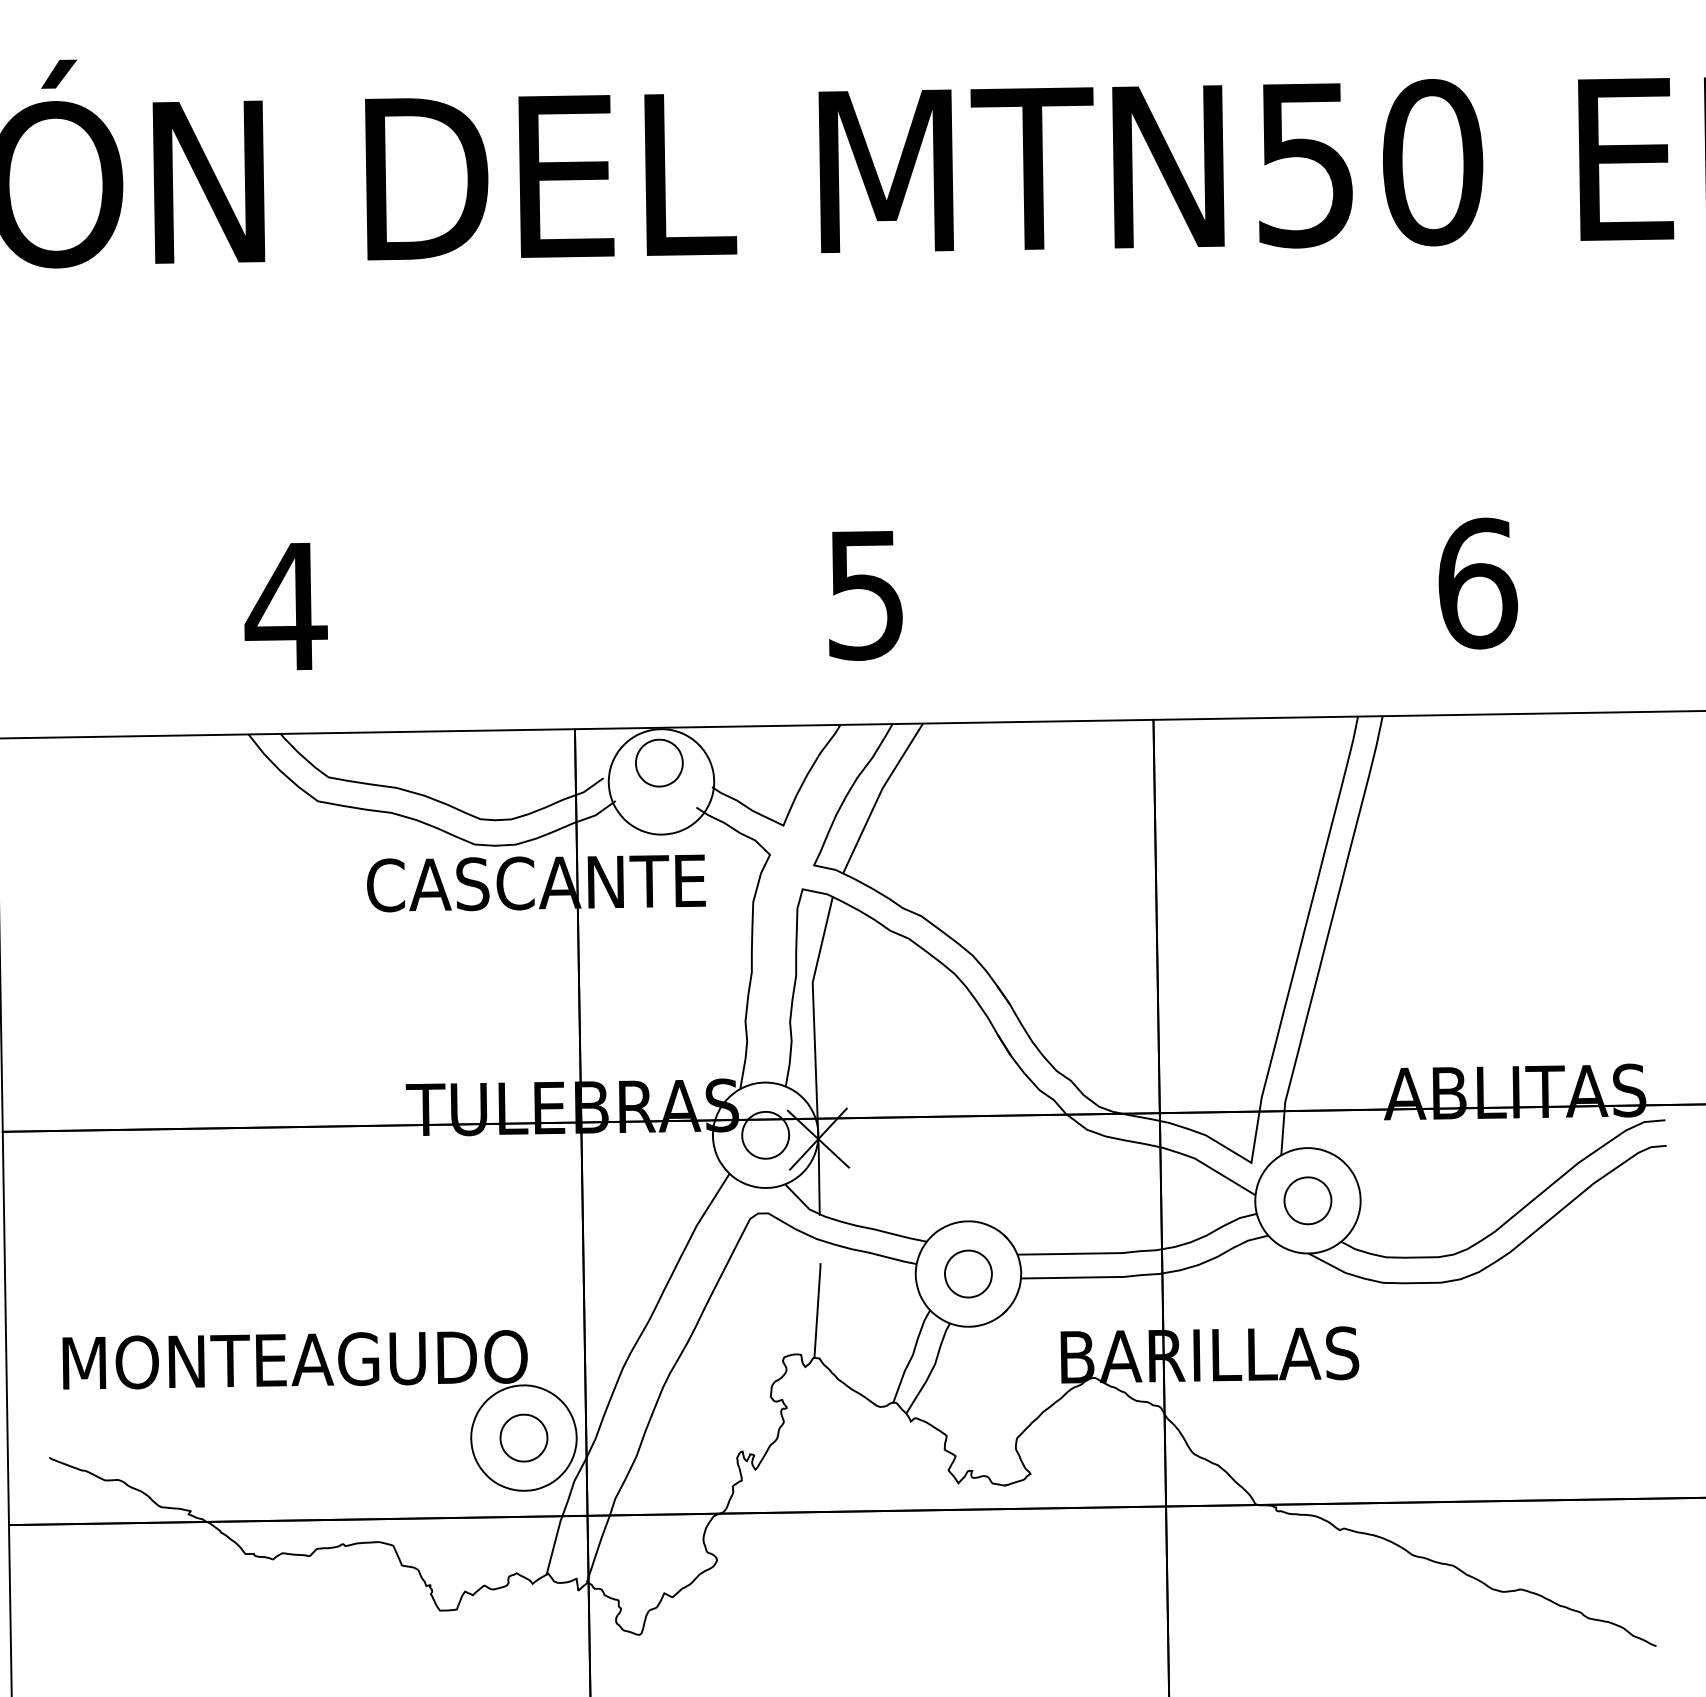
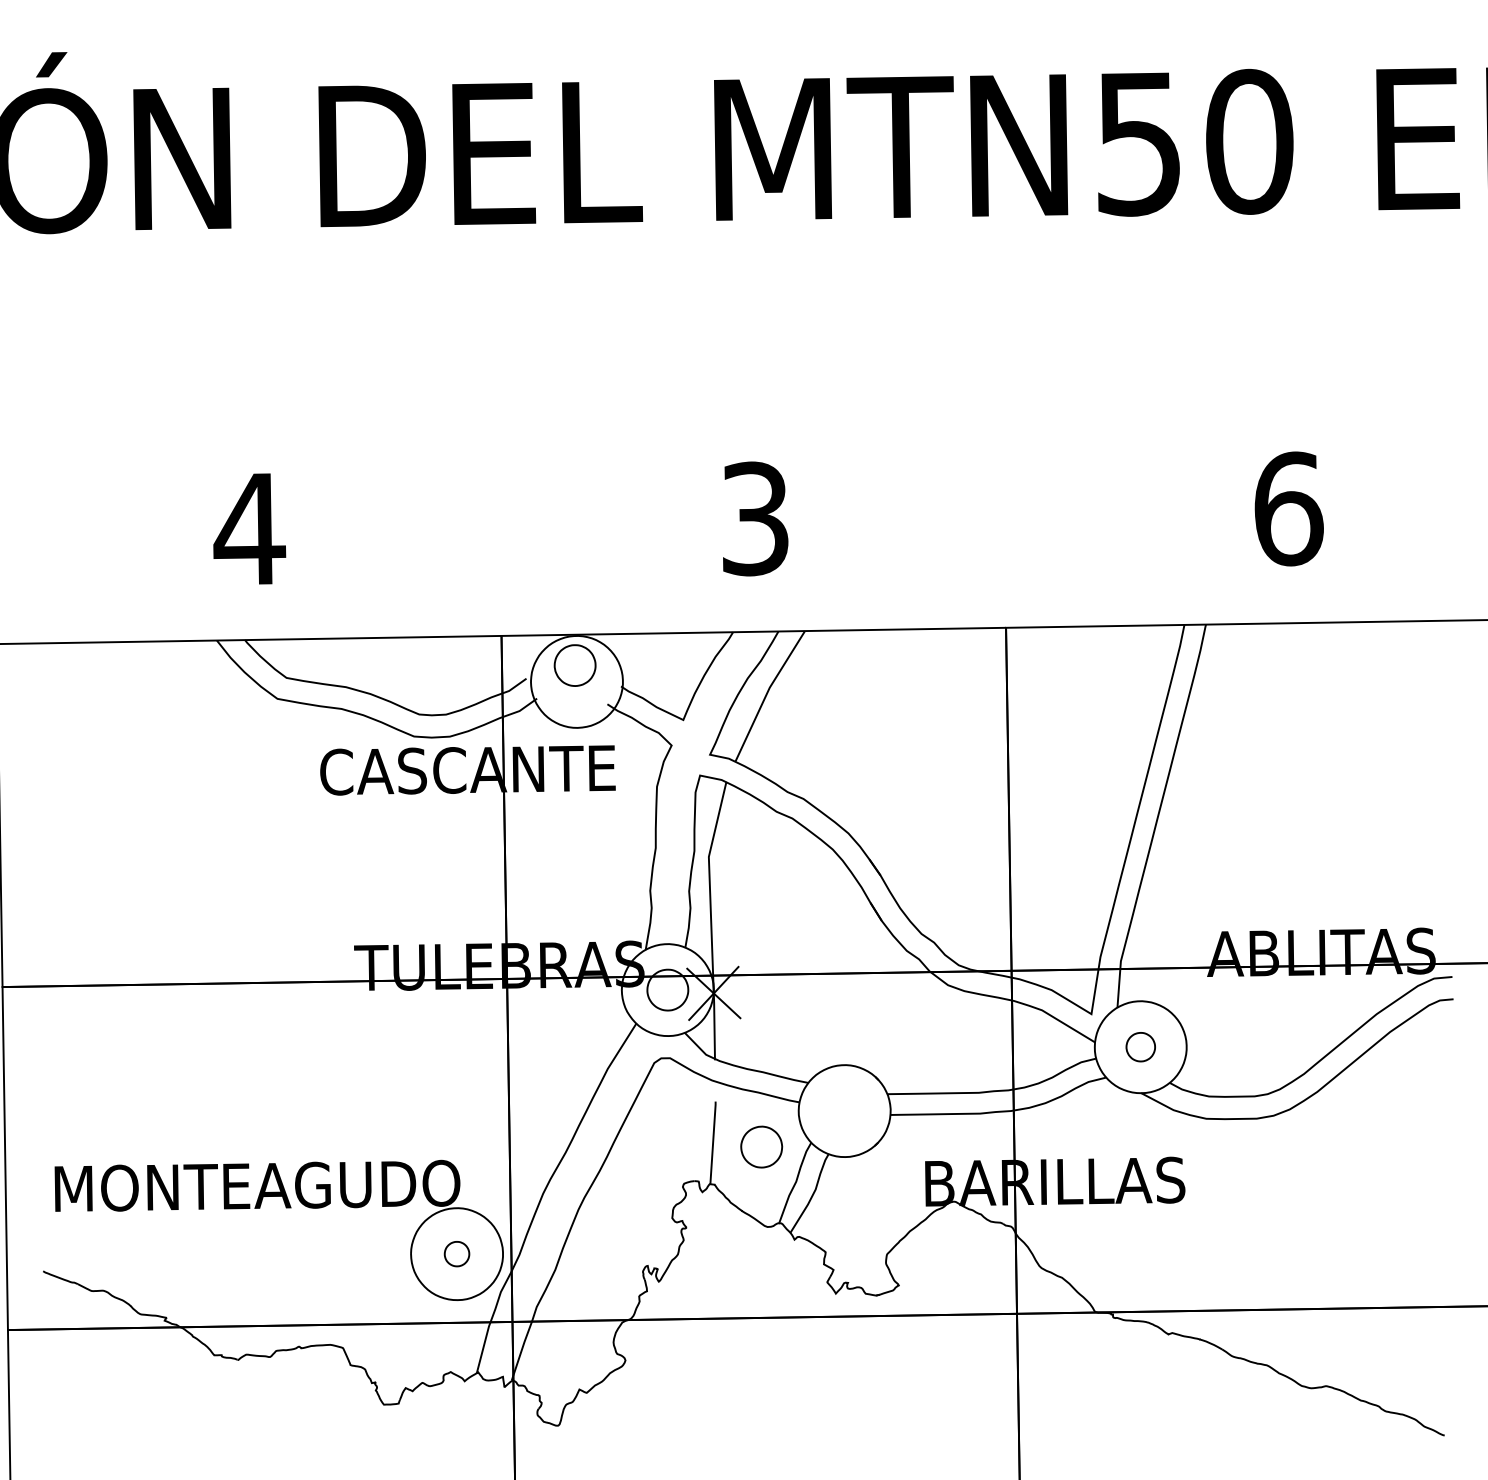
text: (866, 594) -> (755, 518), 5 -> 3
part: (1307, 1199) -> (1140, 1046), size x0.7
part: (968, 1273) -> (761, 1146), moved
part: (523, 1437) -> (456, 1253), size x0.6

